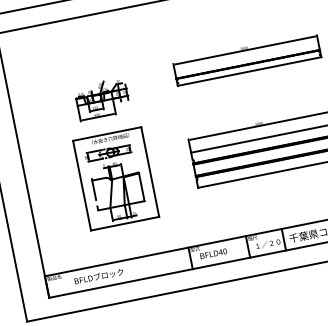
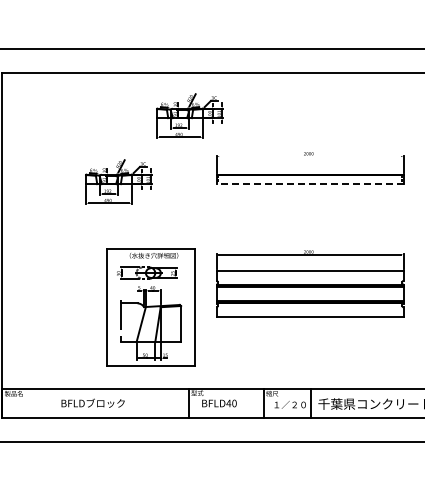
part: (146, 37) -> (189, 115), added
line: (244, 50) -> (309, 156), removed
line: (249, 71) -> (310, 184), solid -> dashed
part: (115, 179) -> (150, 307), moved
text: (98, 276) -> (92, 402), moved

